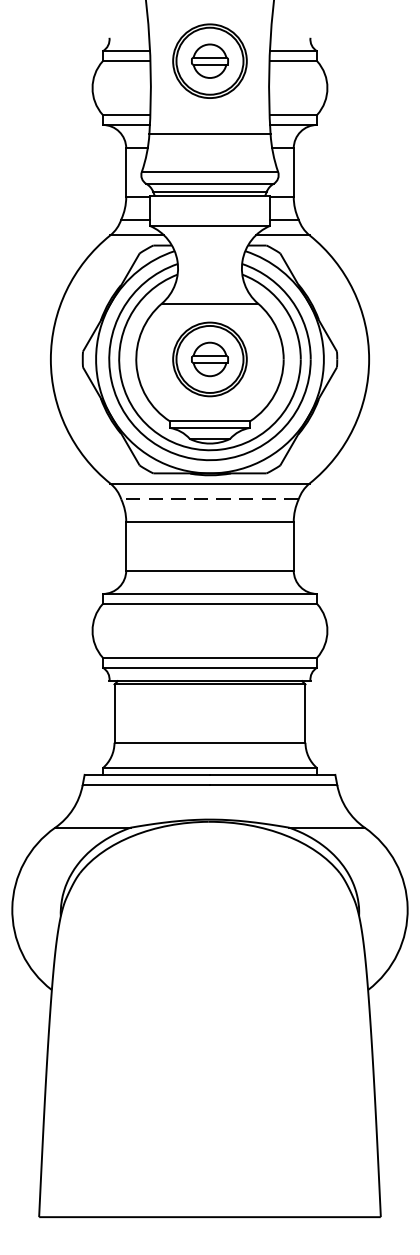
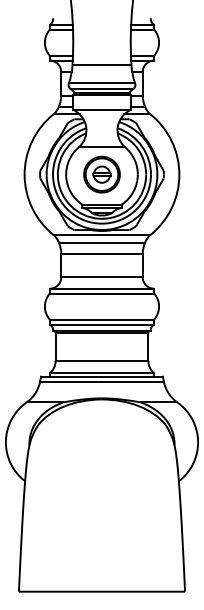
part: (208, 60) -> (101, 29), removed
line: (208, 498) -> (101, 242), dashed -> solid

